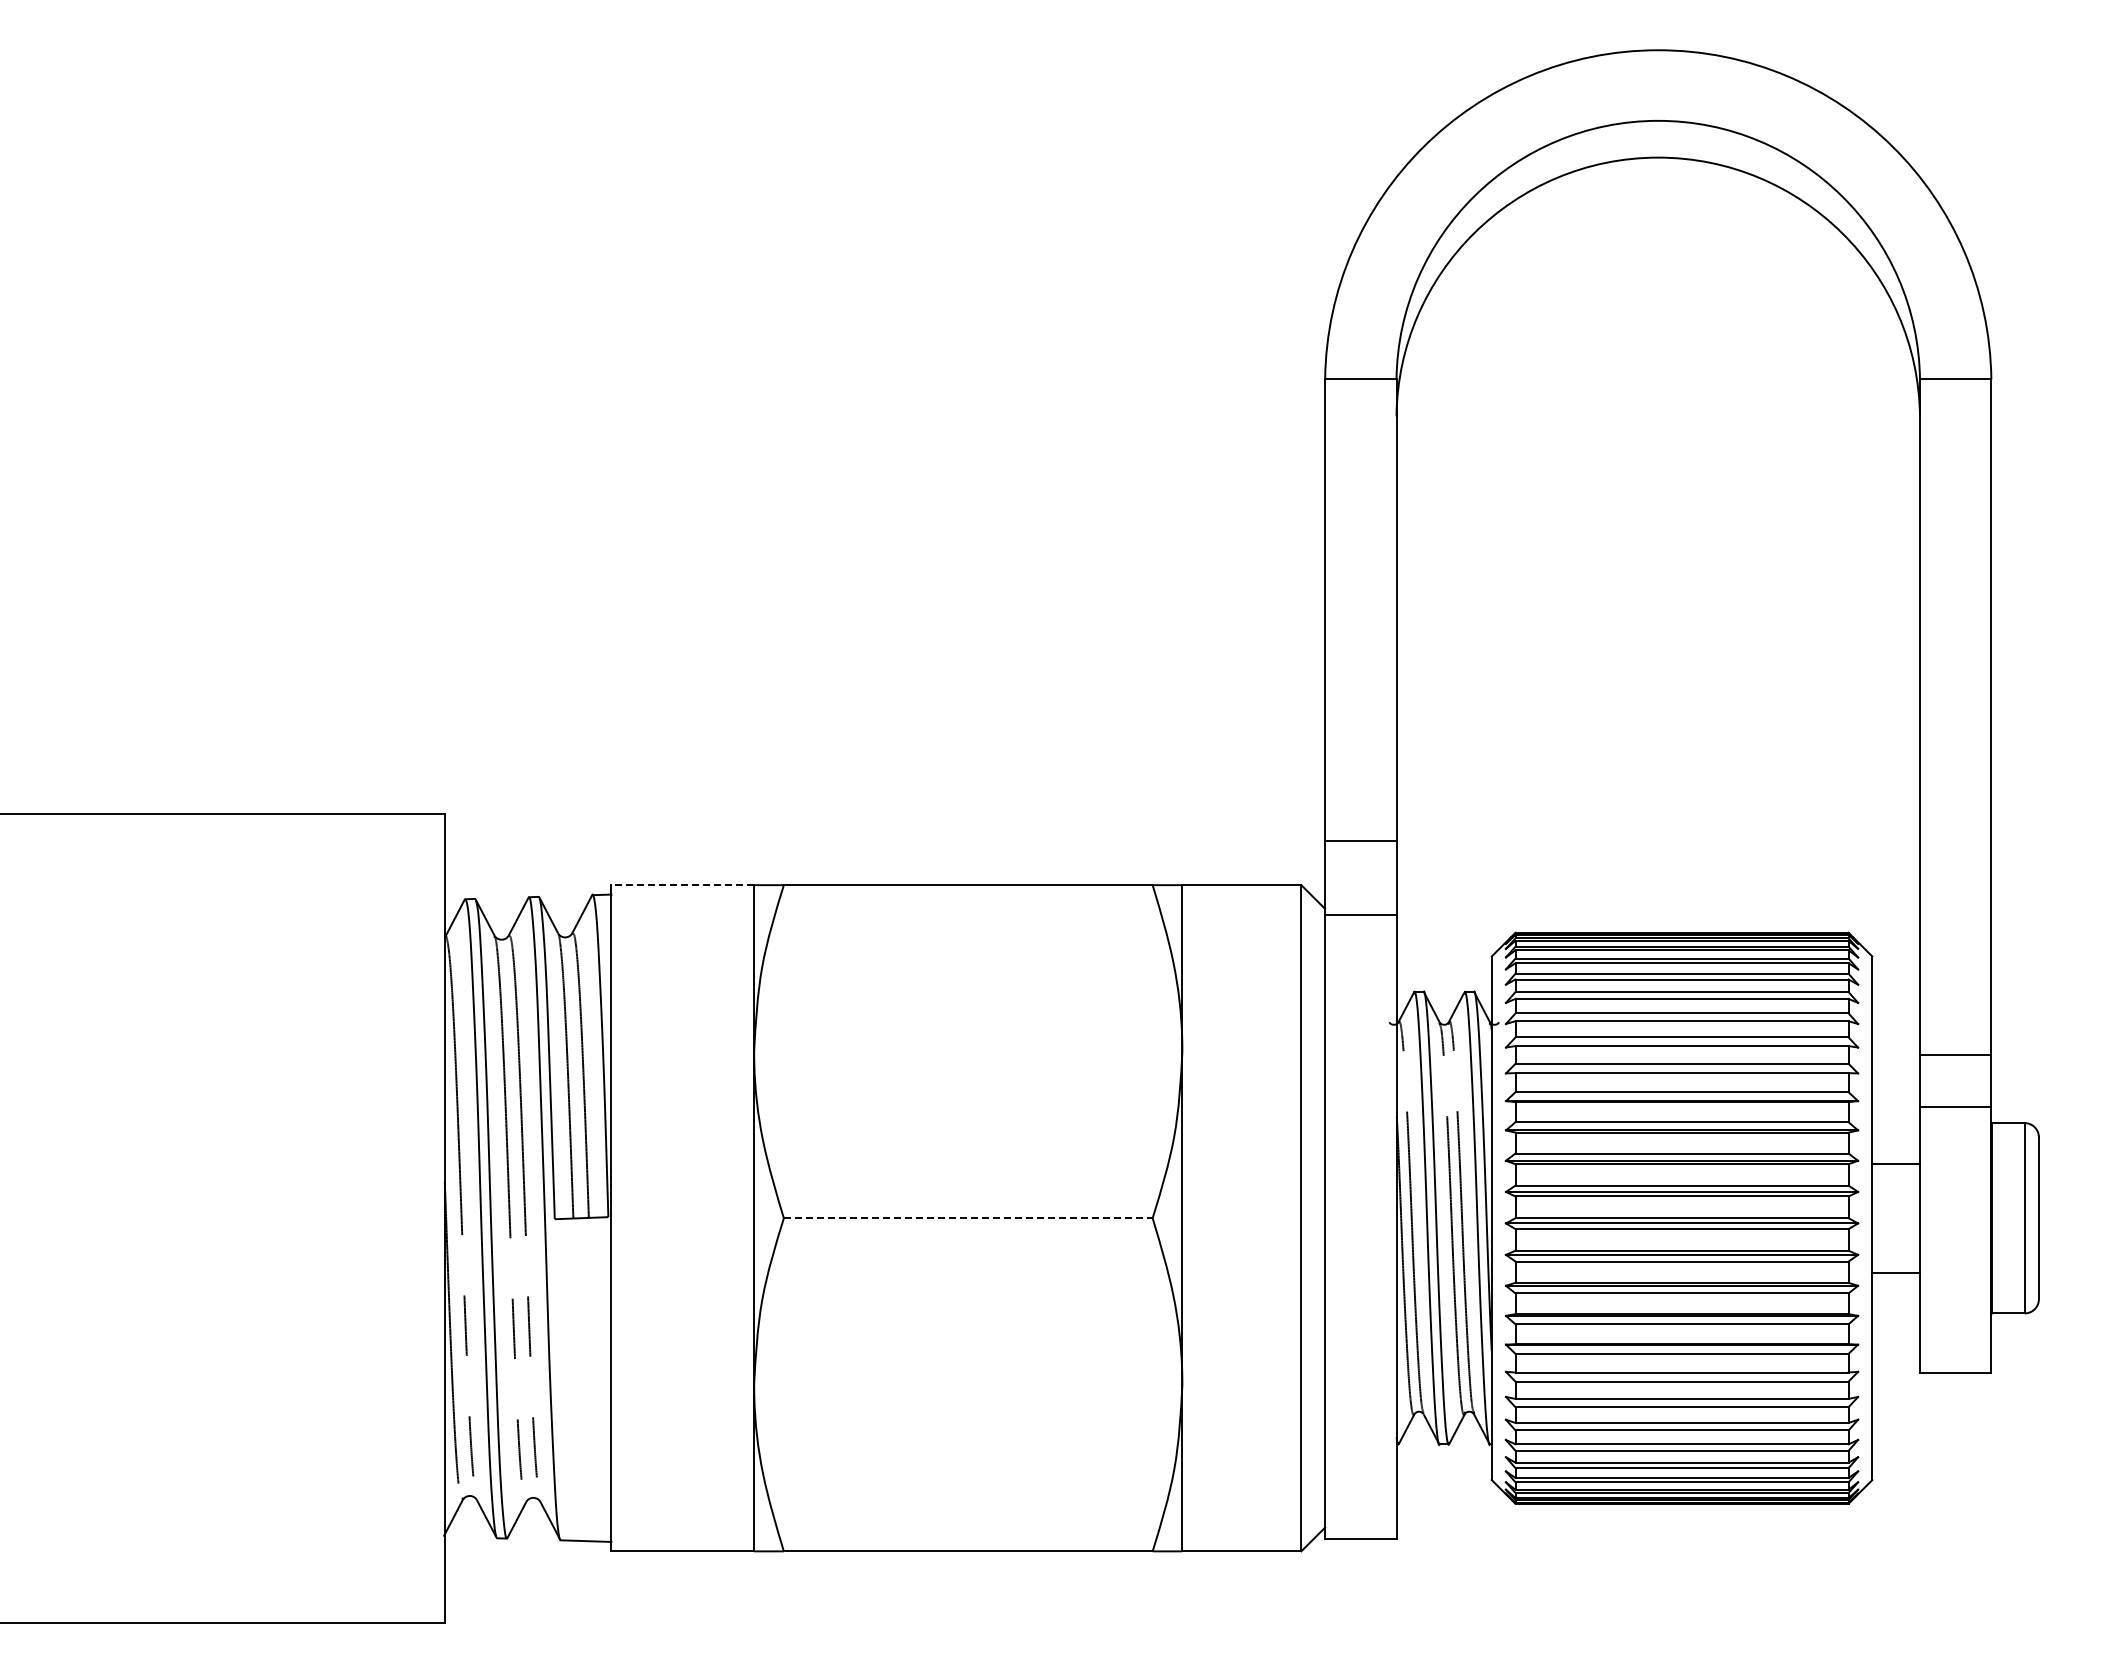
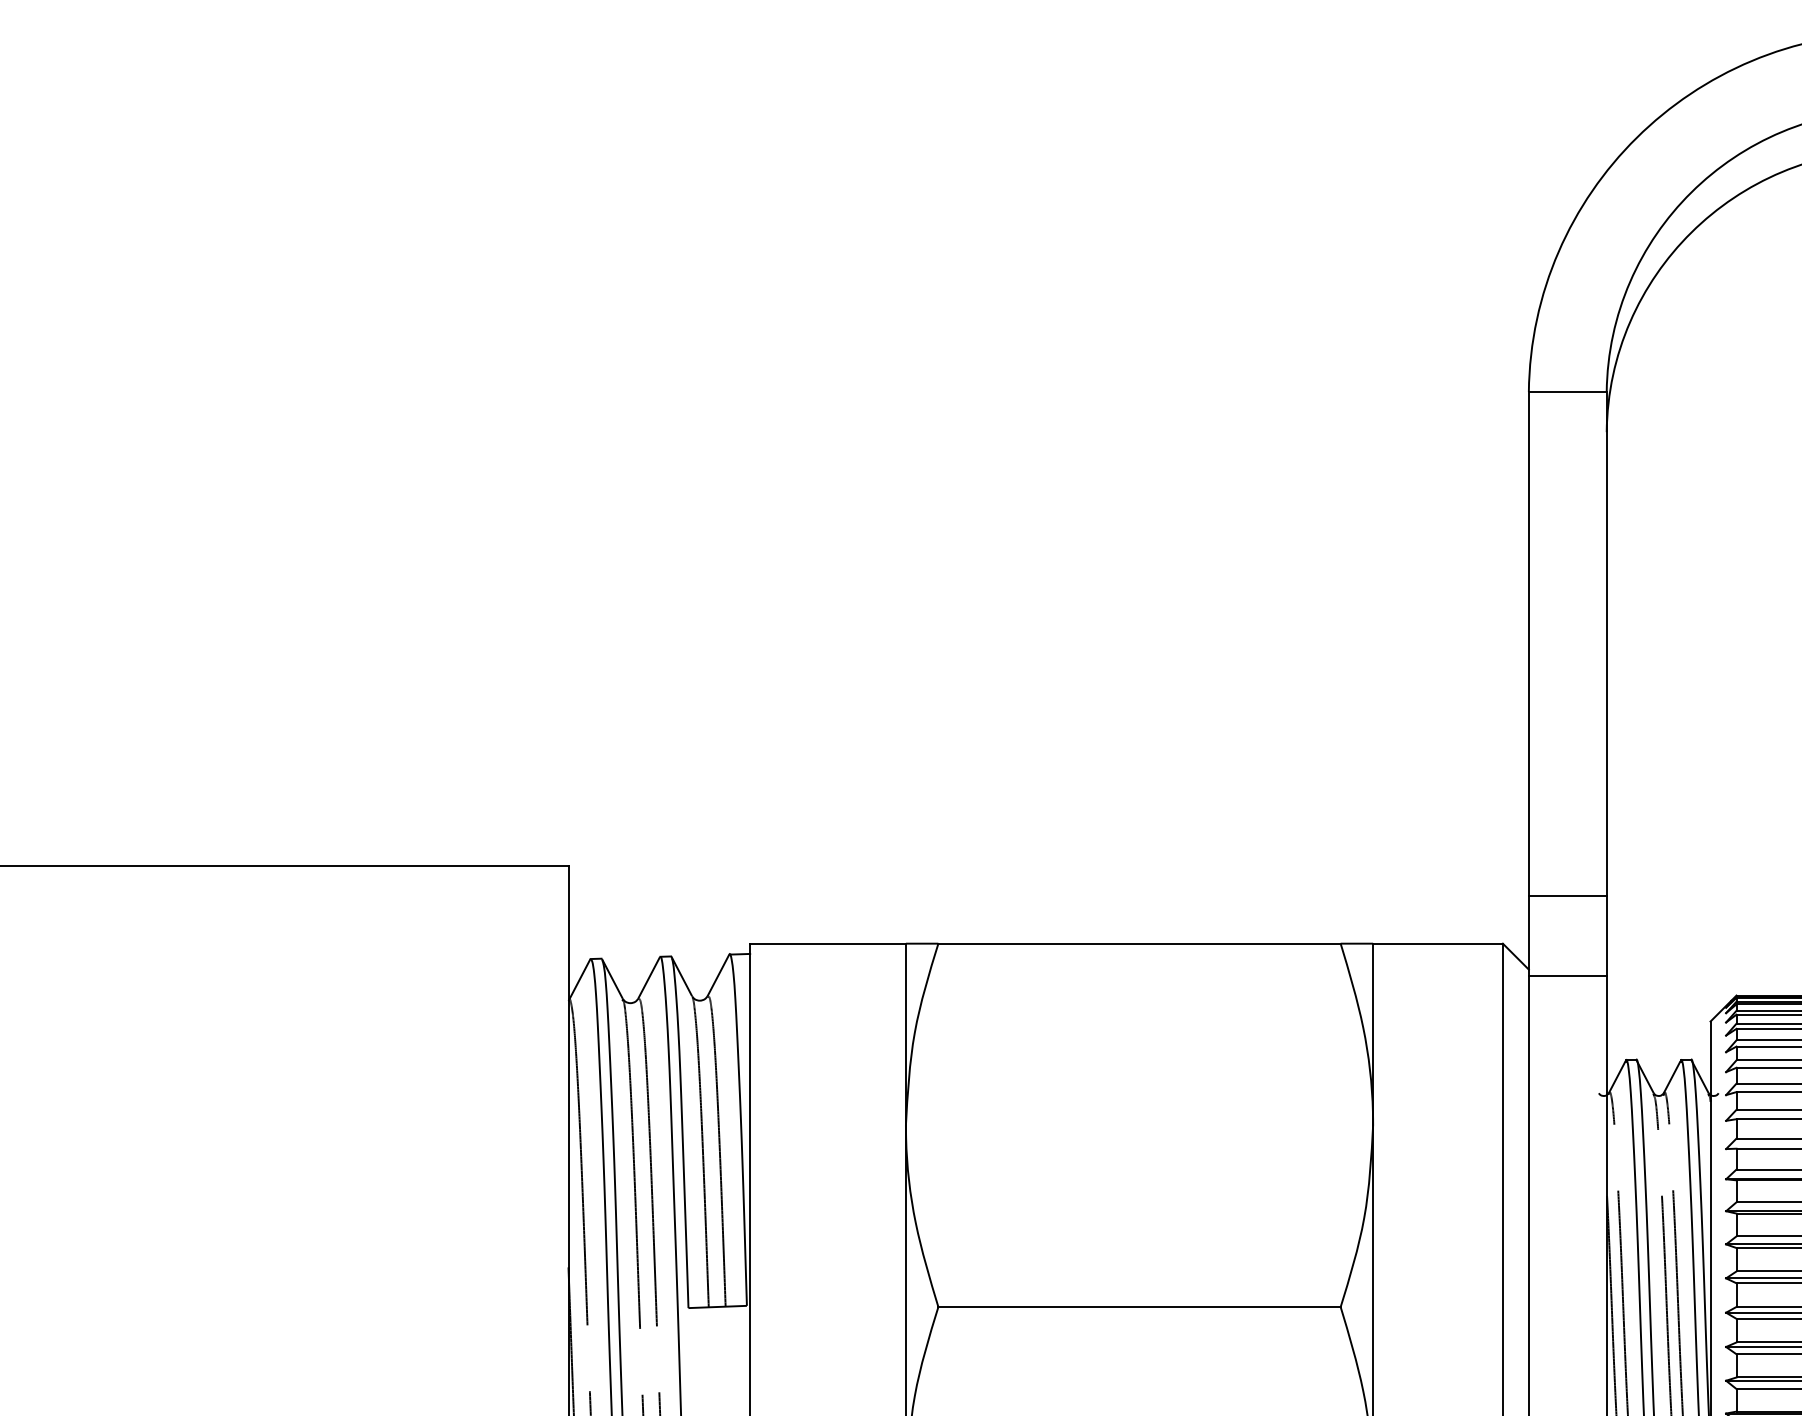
line: (682, 885) -> (827, 944), dashed -> solid
line: (968, 1218) -> (1139, 1307), dashed -> solid

